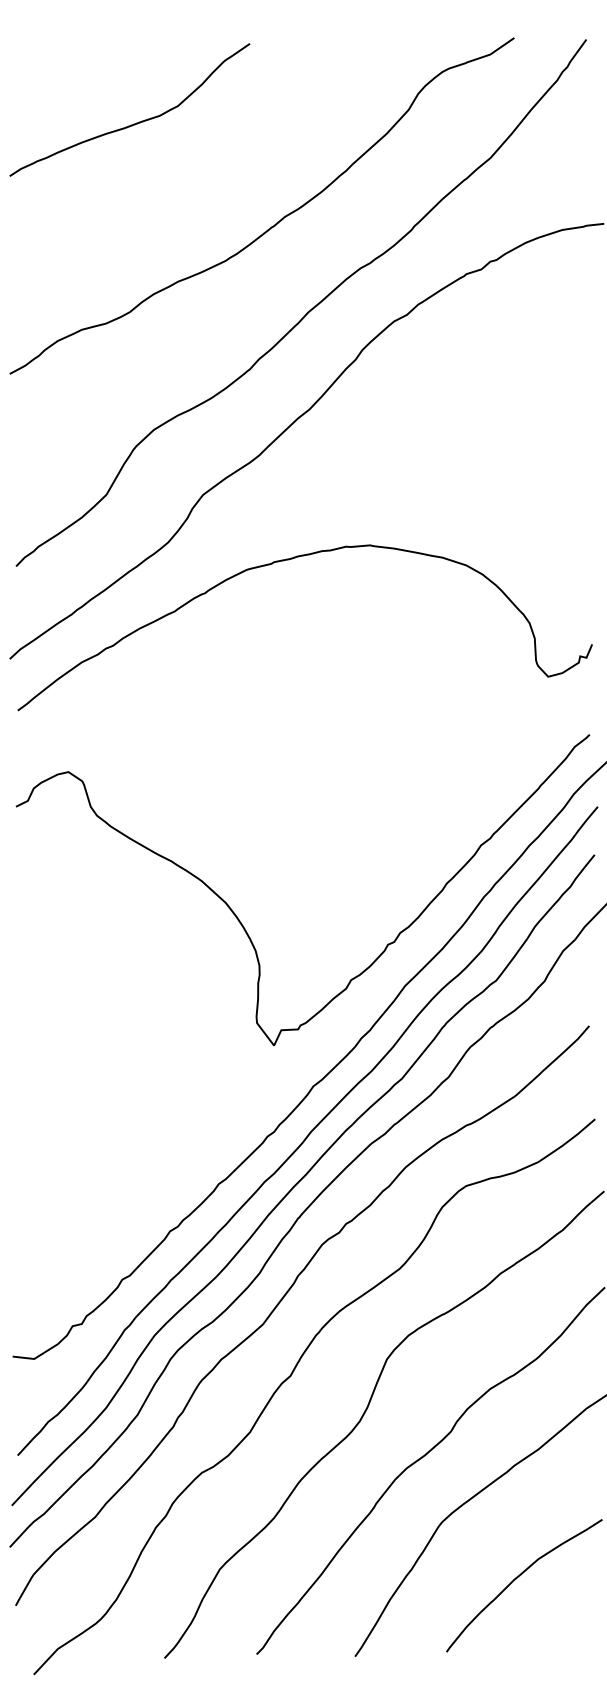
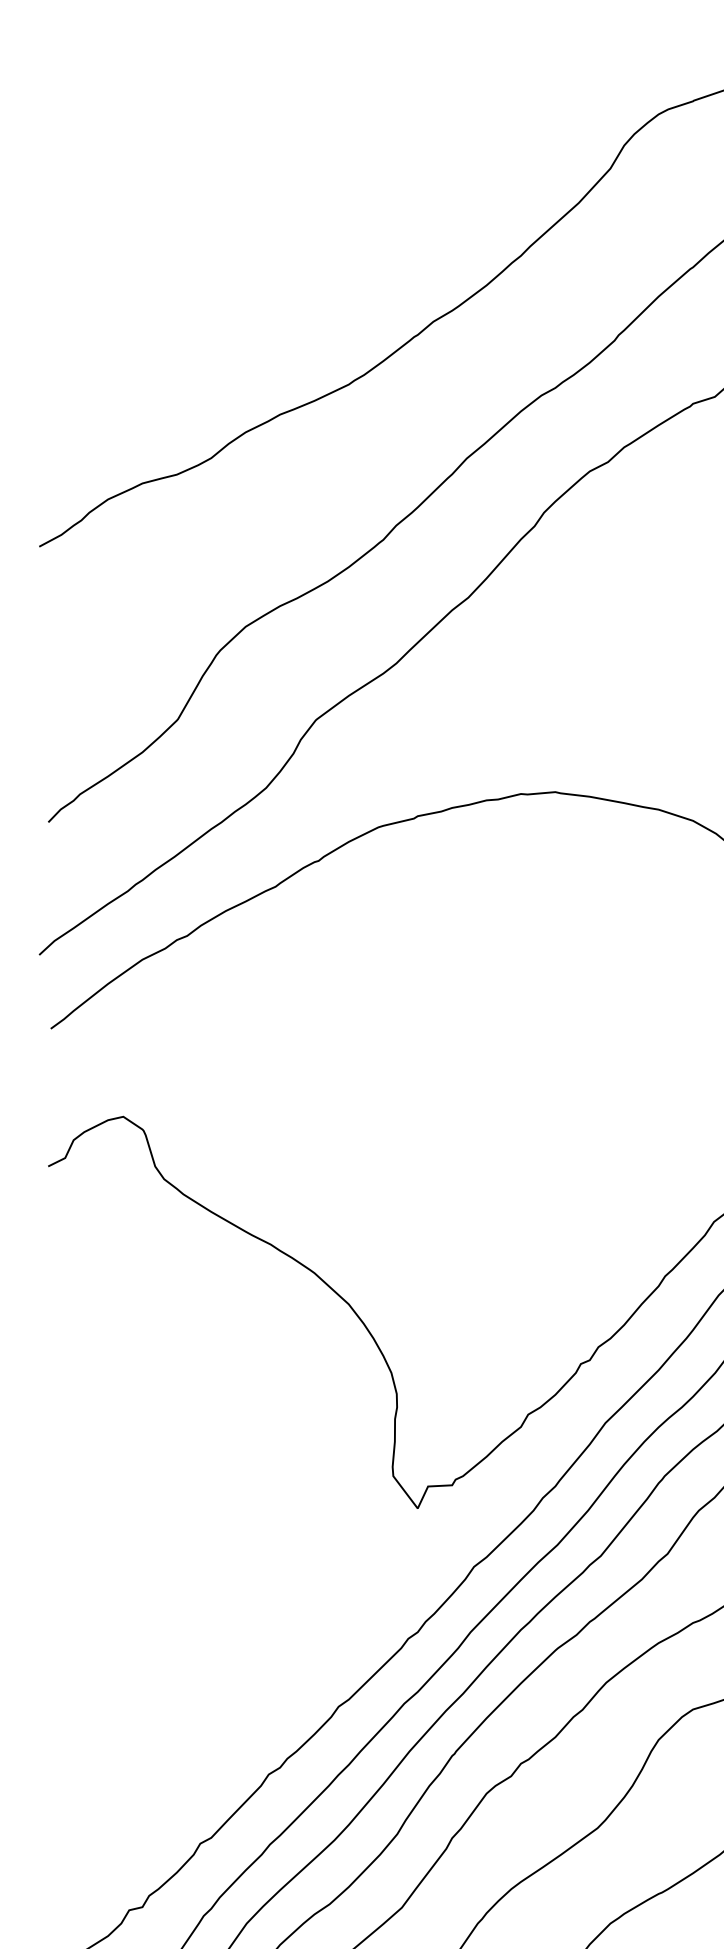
curve: (133, 123) -> (216, 188), removed

